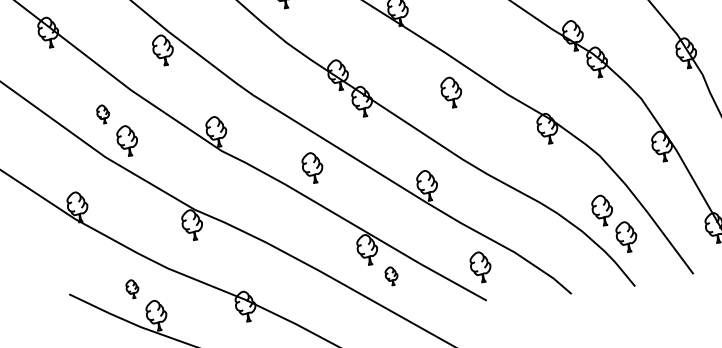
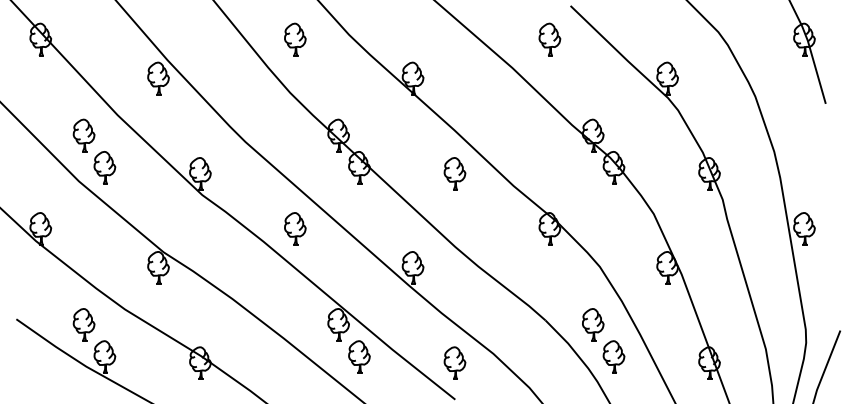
part: (102, 114) -> (83, 135), size x1.67
part: (391, 275) -> (359, 356), size x1.67
part: (131, 288) -> (83, 324), size x1.67

